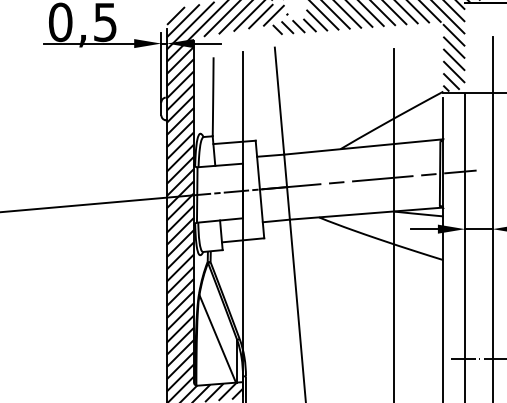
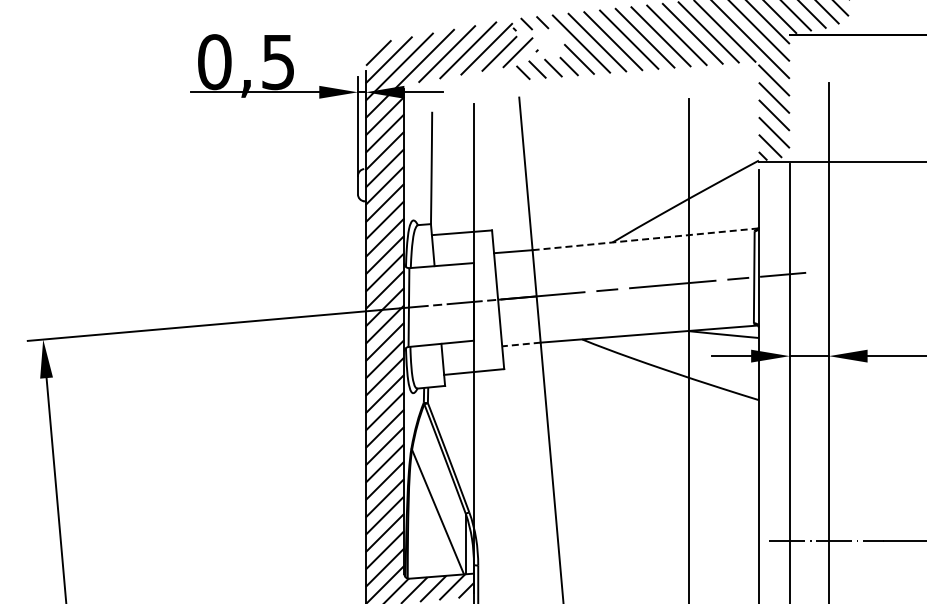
line: (363, 147) -> (645, 239), solid -> dashed
line: (275, 220) -> (520, 344), solid -> dashed

